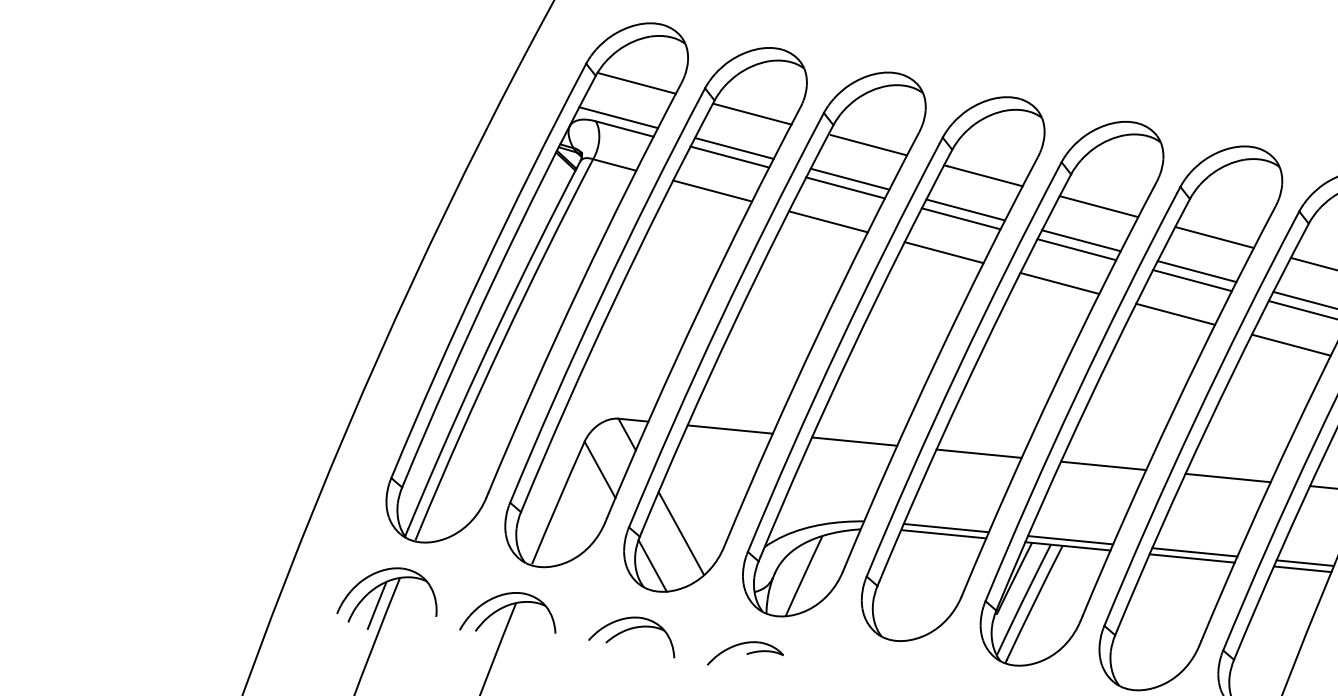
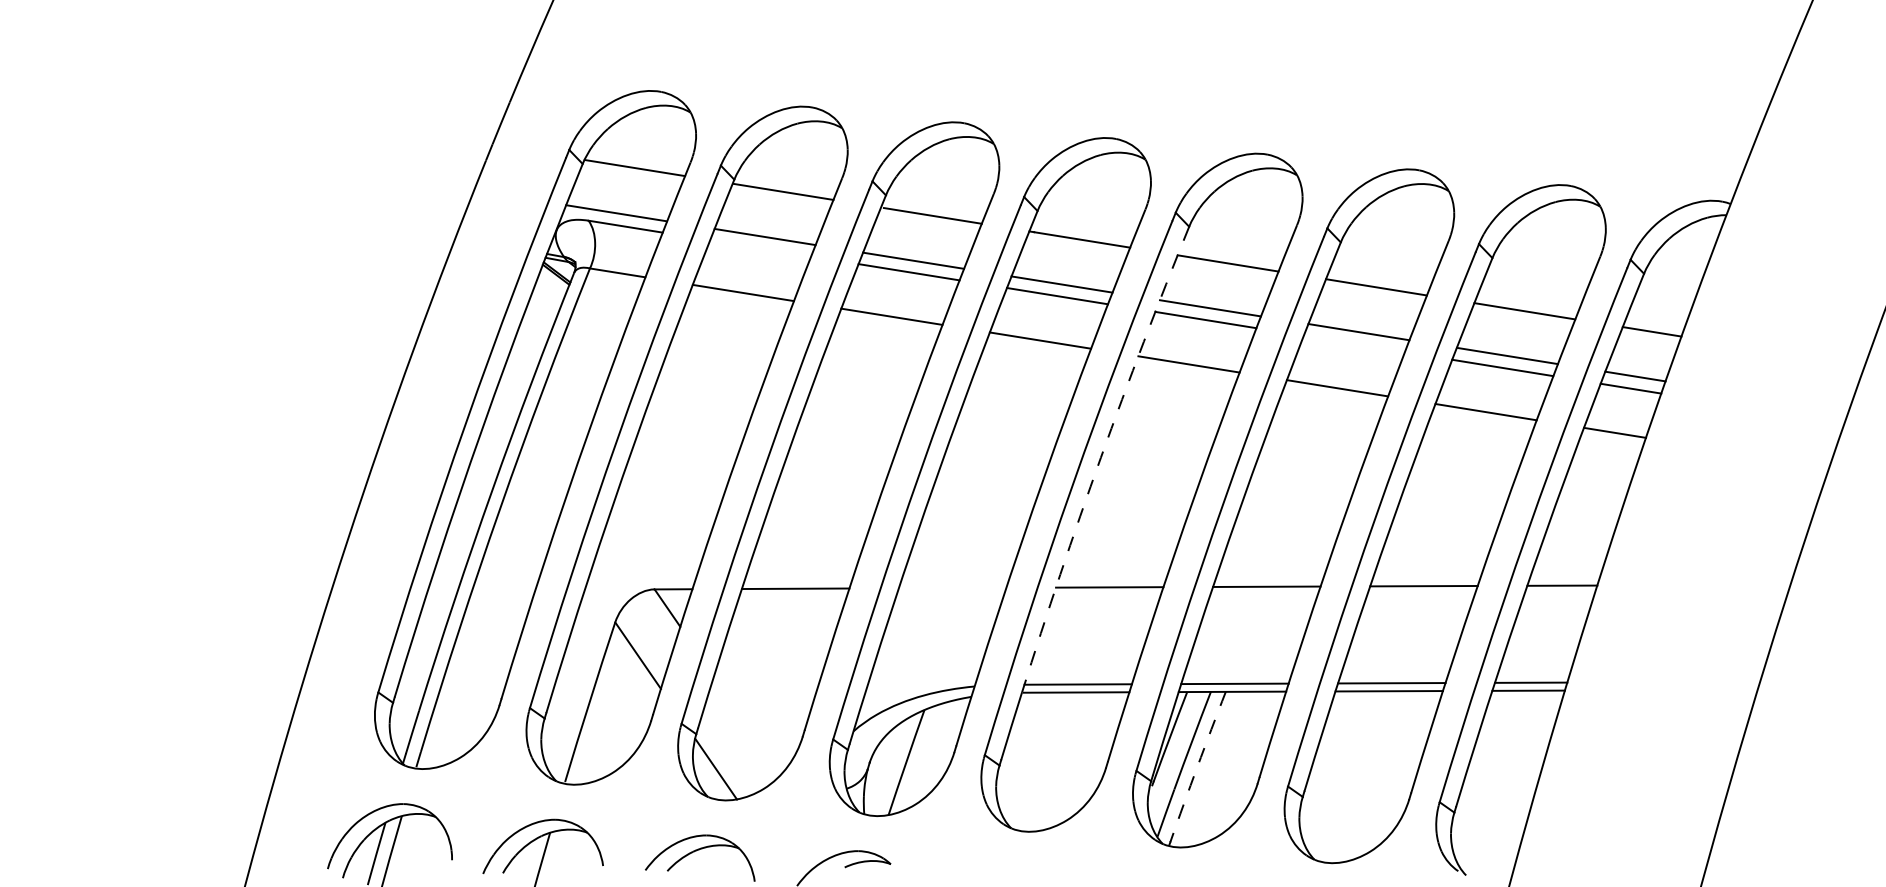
line: (729, 157) -> (760, 248), removed
line: (1191, 280) -> (1353, 343), removed
arc: (982, 350) -> (1100, 457), solid -> dashed
line: (854, 441) -> (952, 587), removed
line: (681, 533) -> (747, 724), removed
arc: (1034, 602) -> (1197, 766), solid -> dashed

